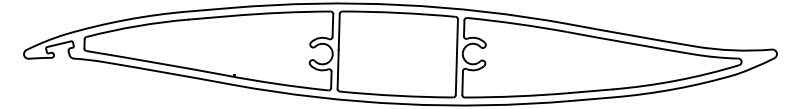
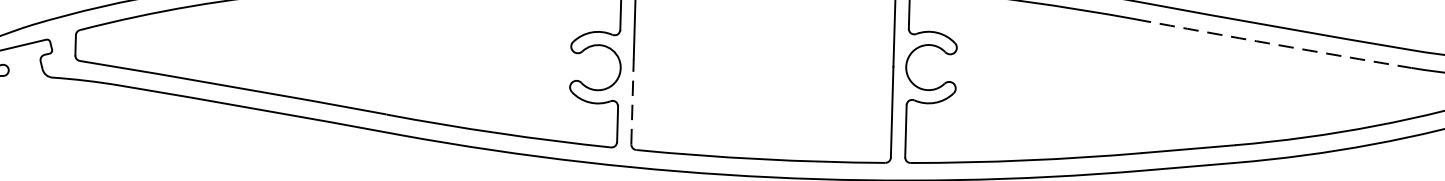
arc: (630, 43) -> (1274, 44), solid -> dashed
line: (338, 69) -> (633, 101), solid -> dashed

